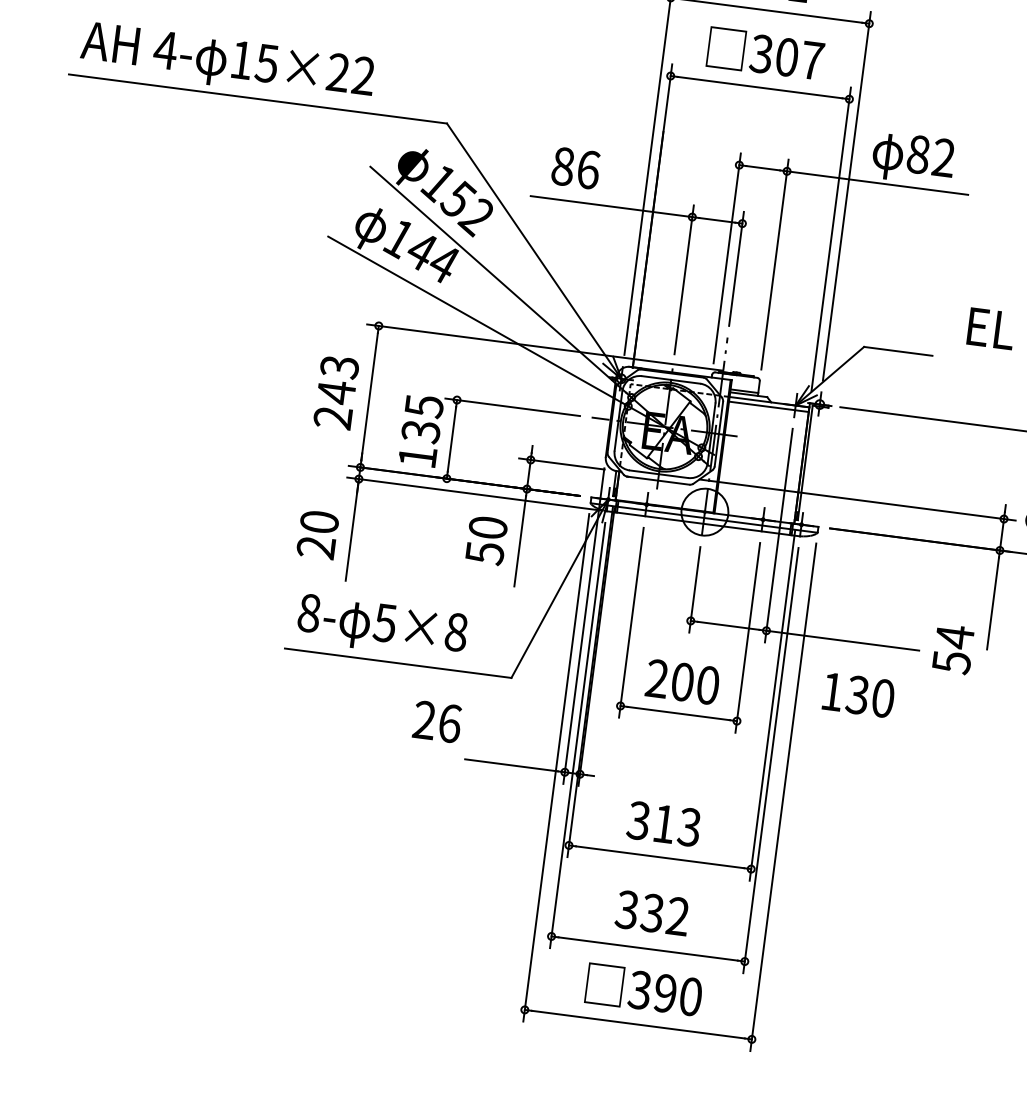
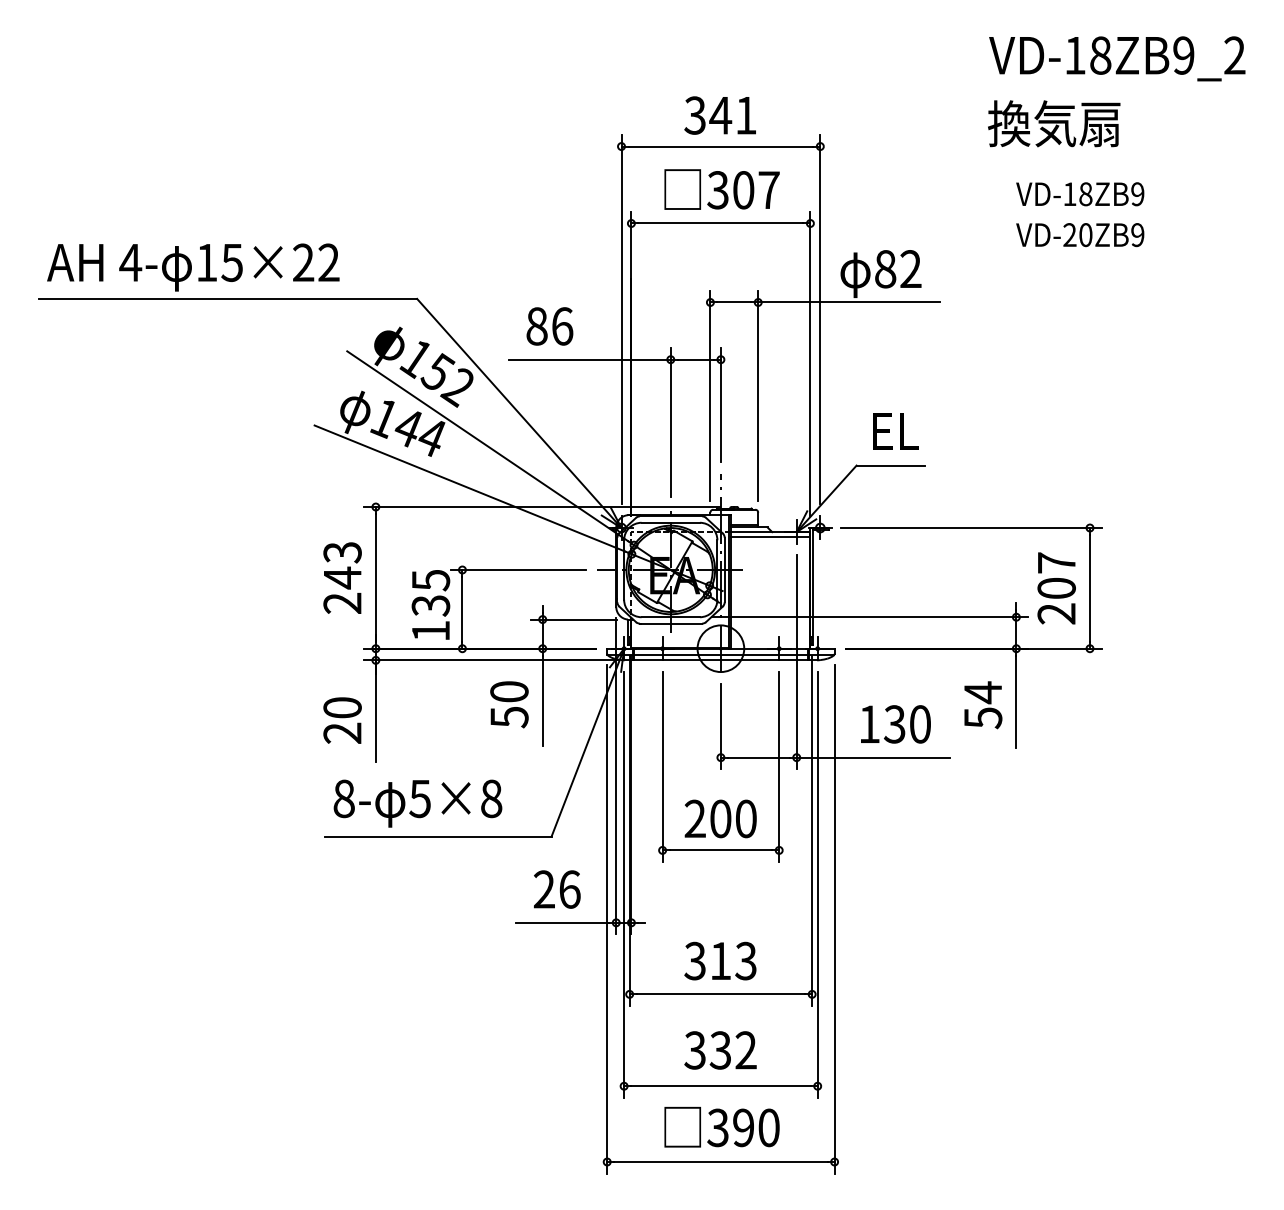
text: (991, 328) -> (895, 431), moved
text: (953, 649) -> (983, 705), moved
text: (858, 695) -> (895, 724), moved
text: (437, 721) -> (557, 889), moved

